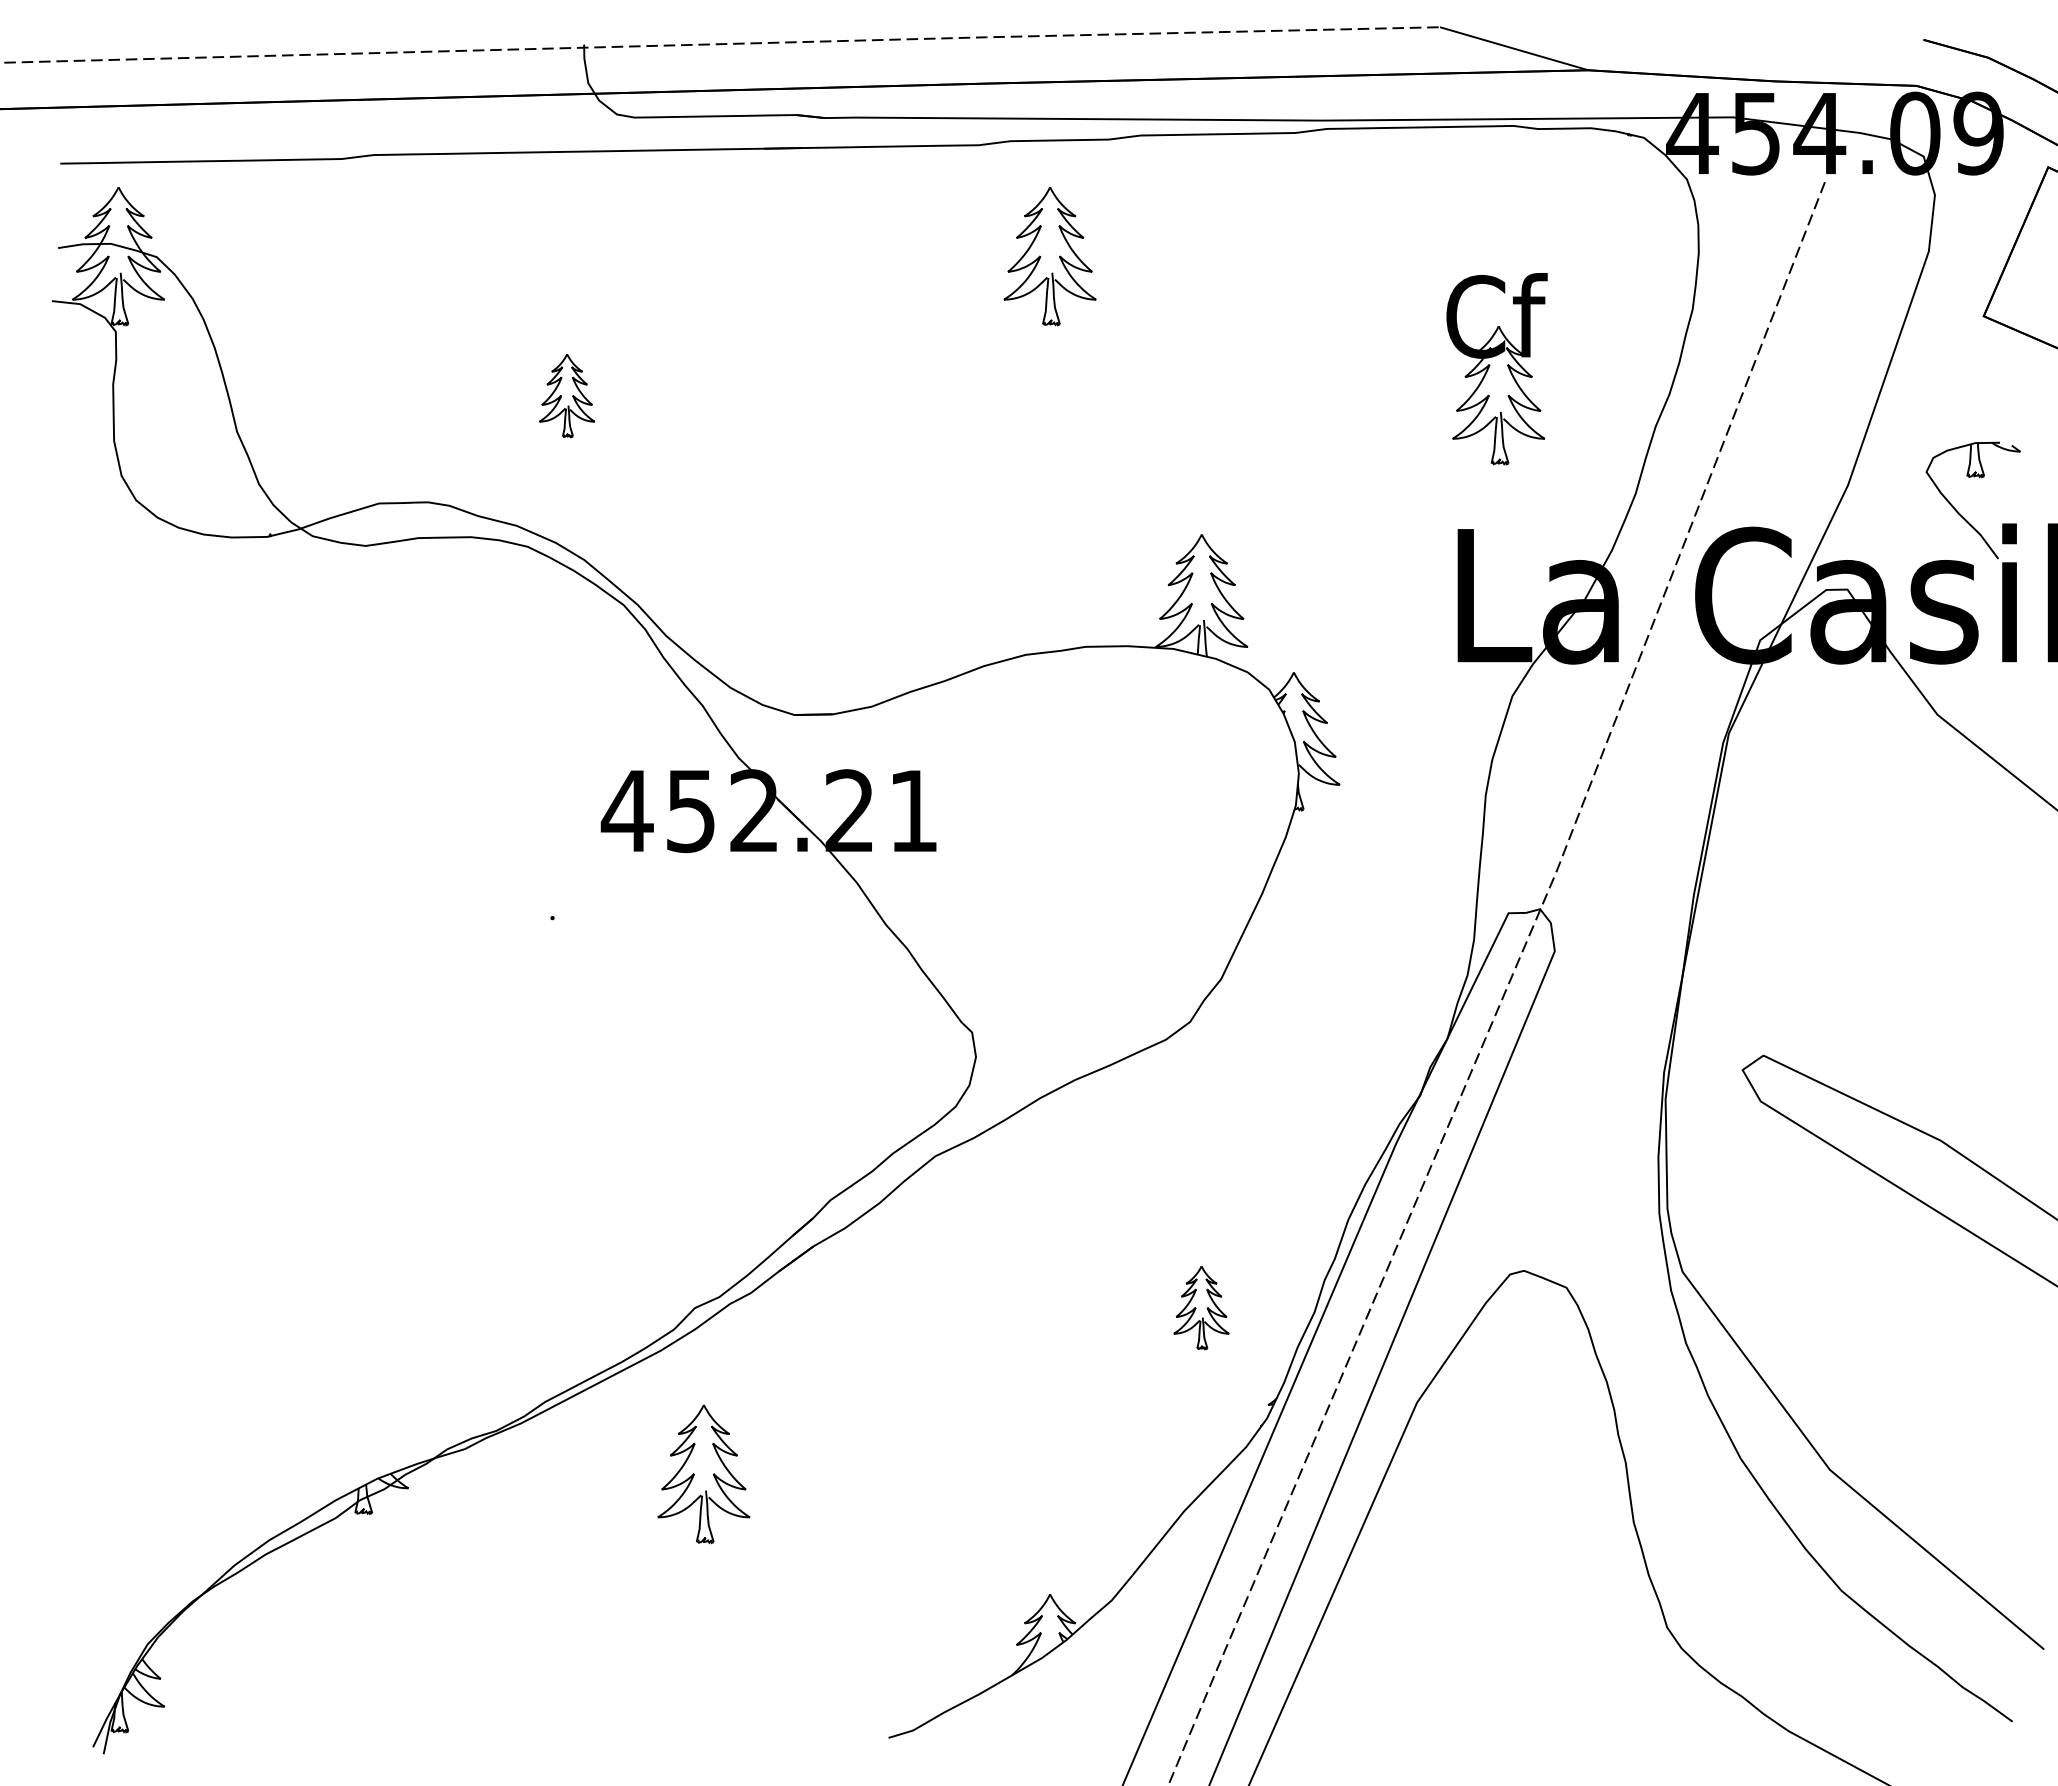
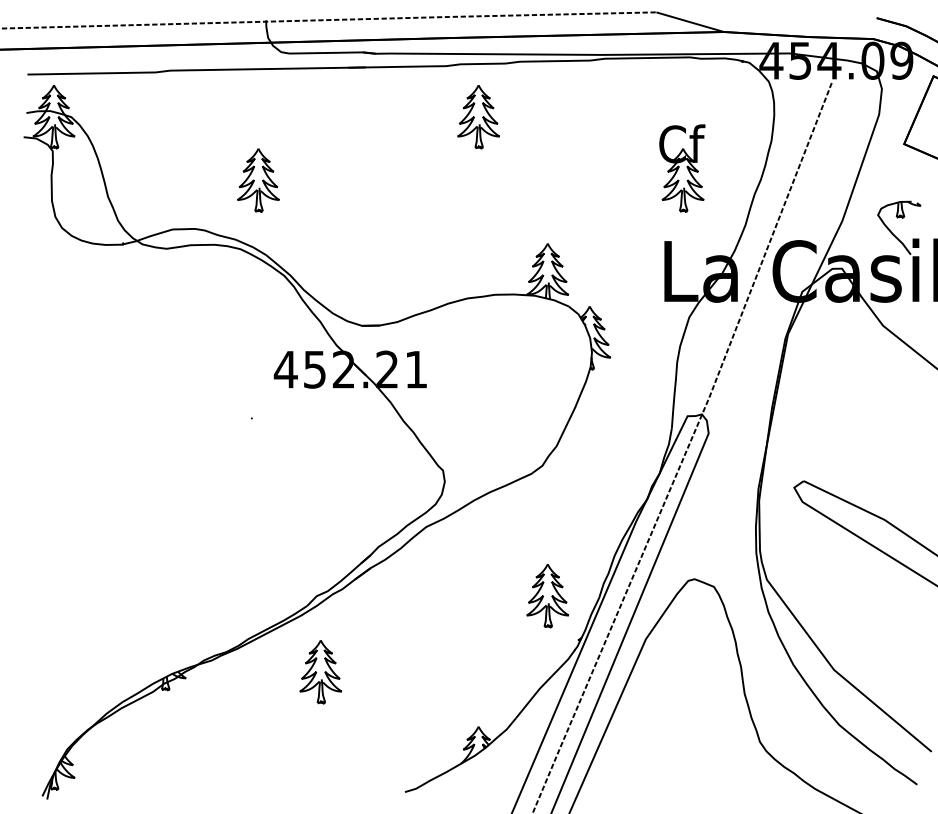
part: (567, 396) -> (258, 180), size x1.67
part: (1201, 1308) -> (547, 596), size x1.67

